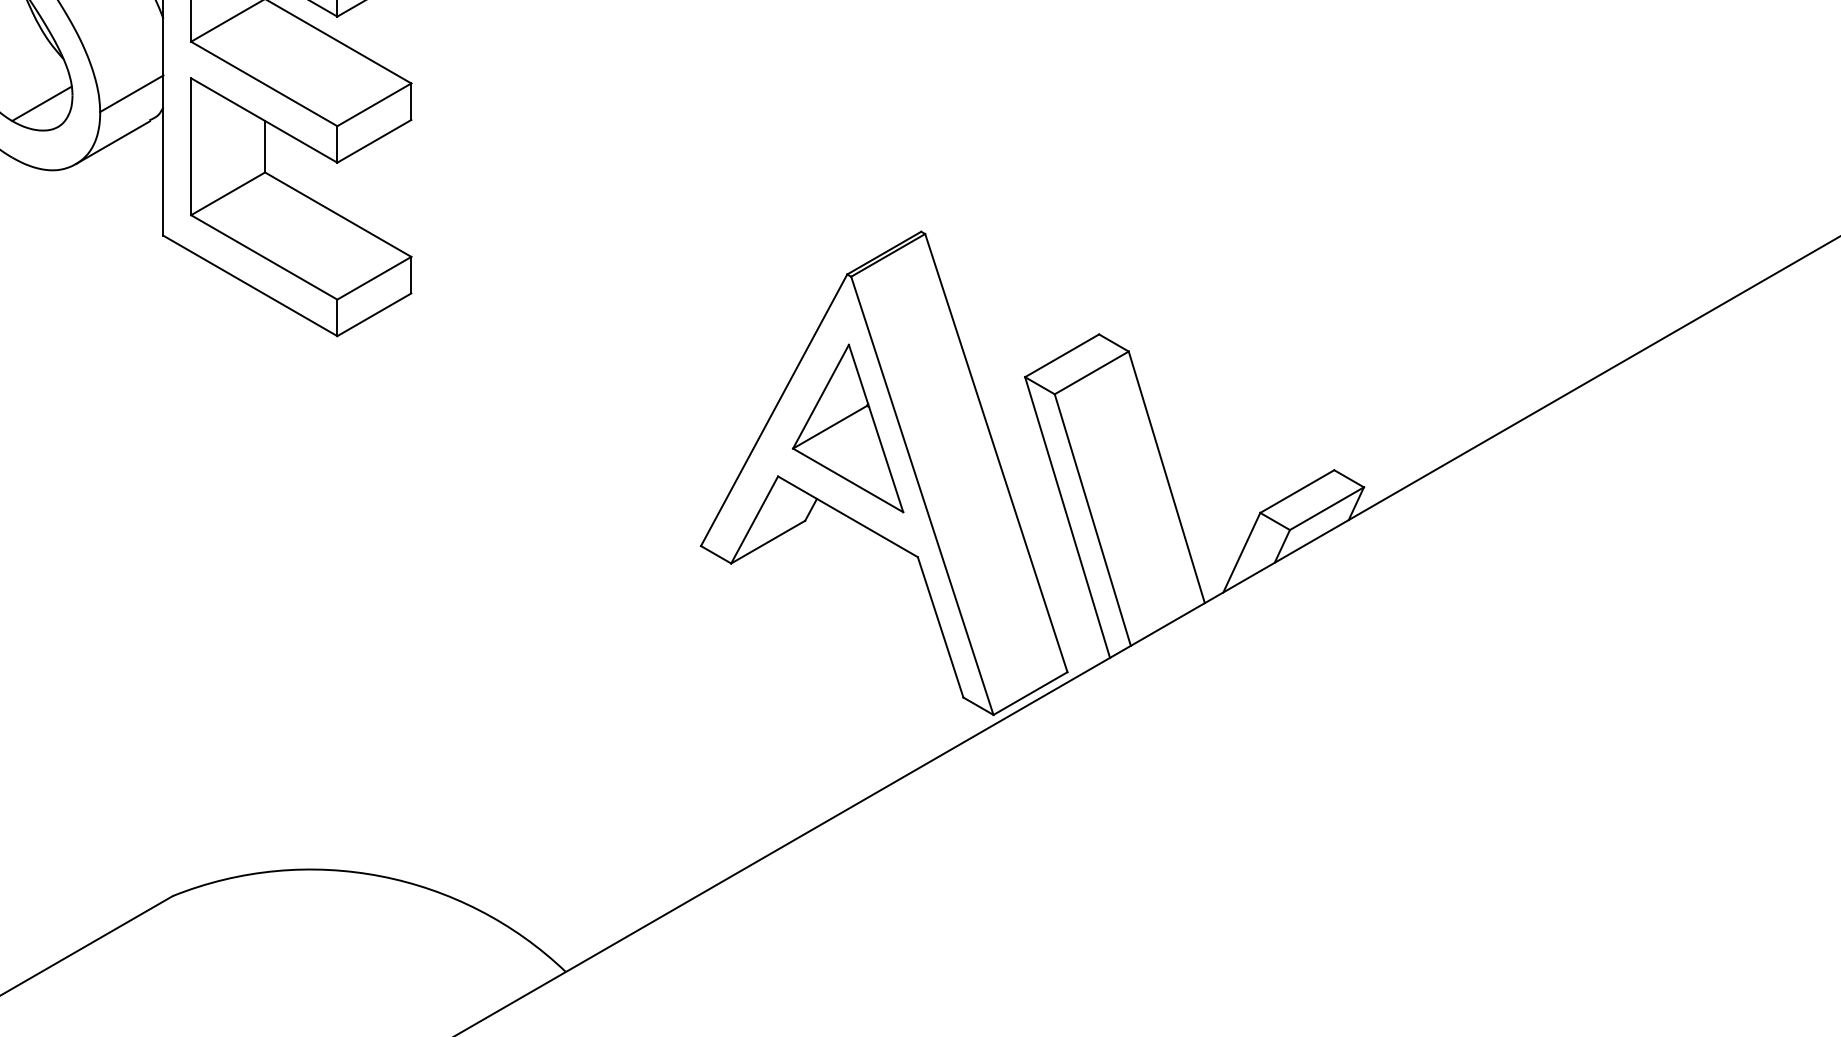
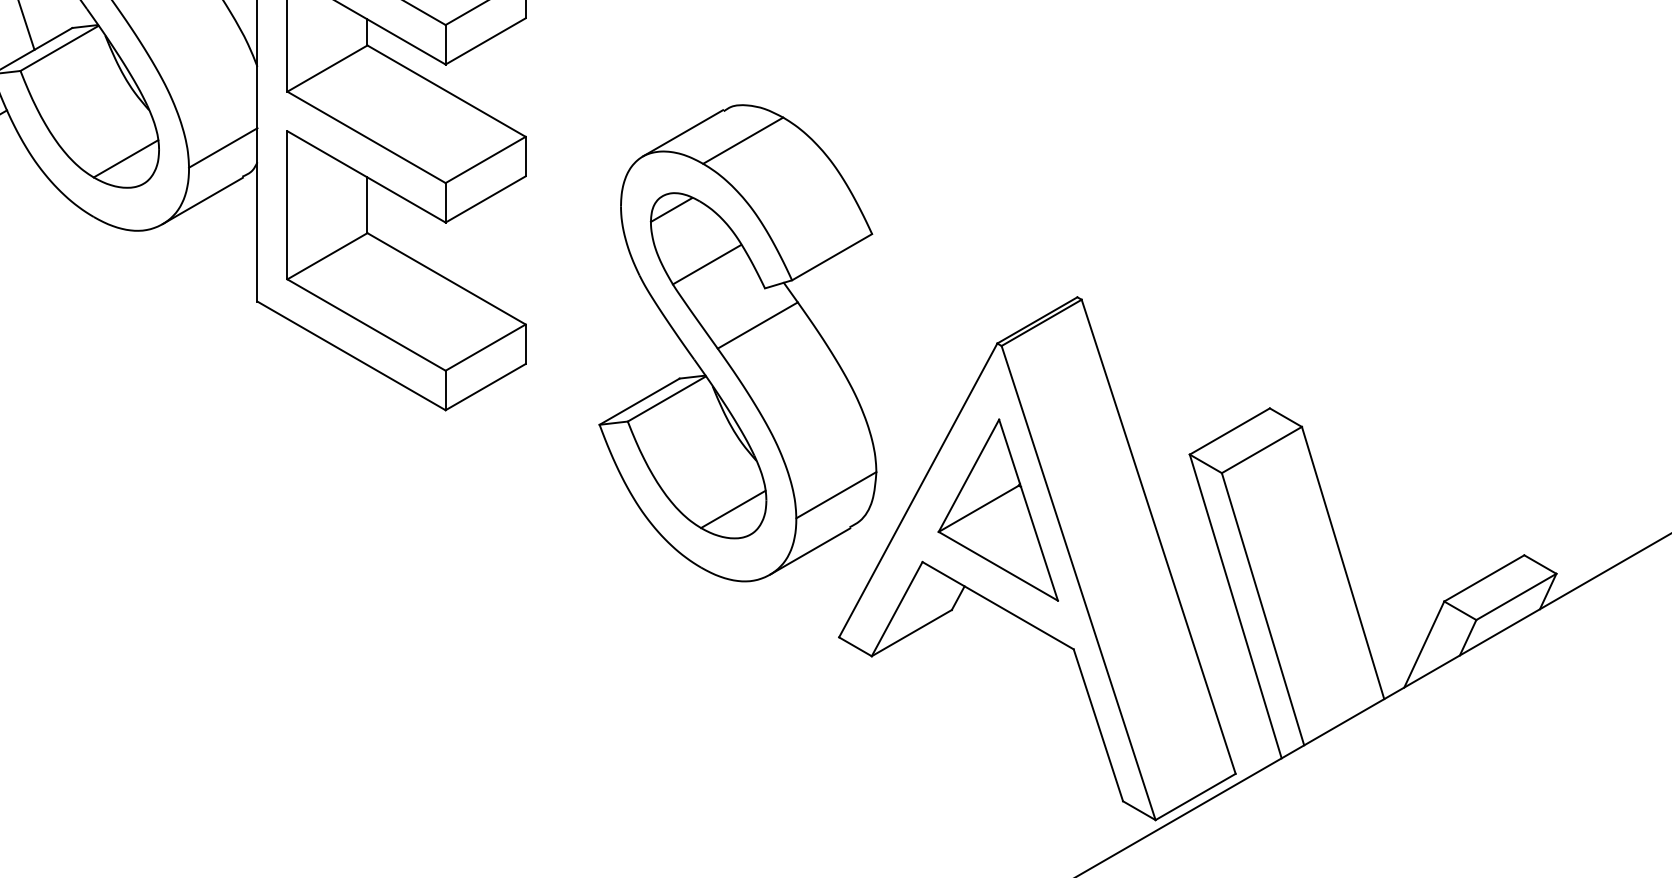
part: (607, 274) -> (737, 343), added

